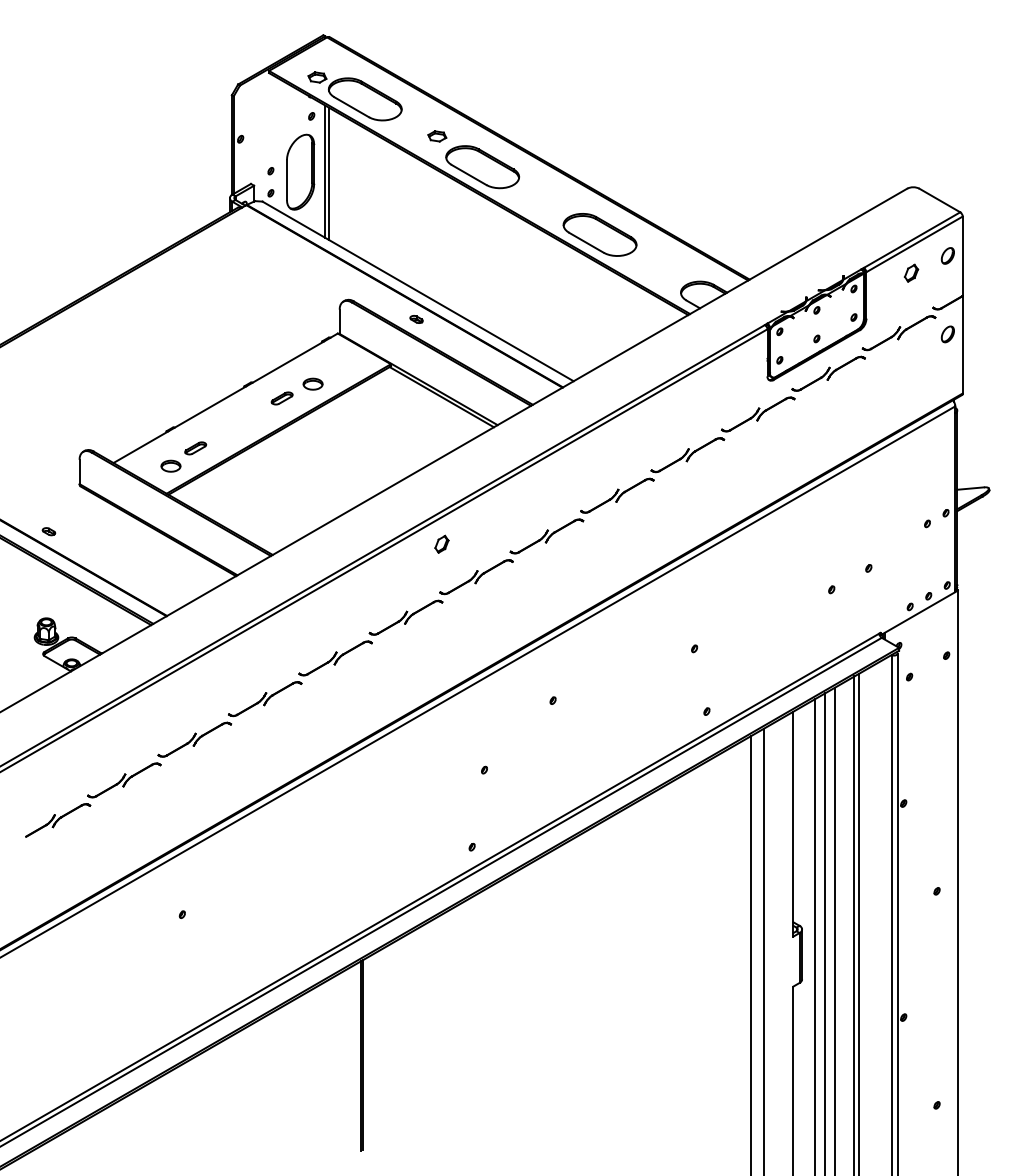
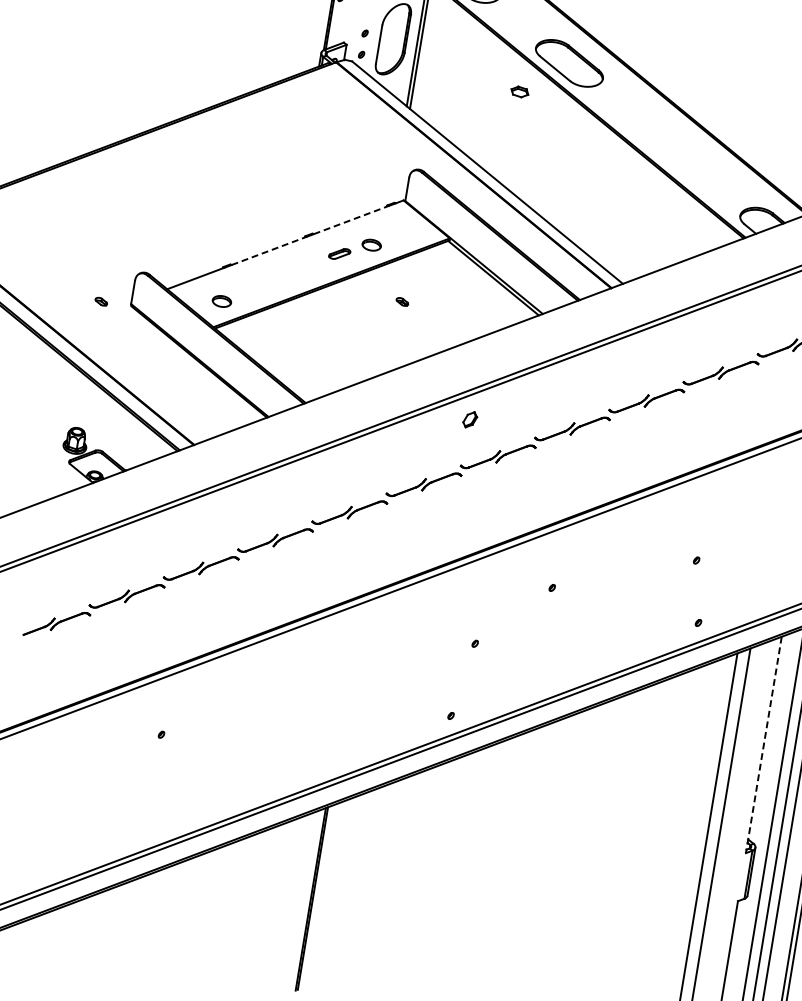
part: (437, 136) -> (520, 92), moved
part: (599, 234) -> (671, 146), removed
part: (416, 319) -> (402, 301), moved
line: (288, 361) -> (351, 219), solid -> dashed
line: (210, 406) -> (269, 250), solid -> dashed
part: (195, 448) -> (248, 288), removed
part: (48, 531) -> (100, 301), moved
line: (793, 824) -> (763, 745), solid -> dashed

